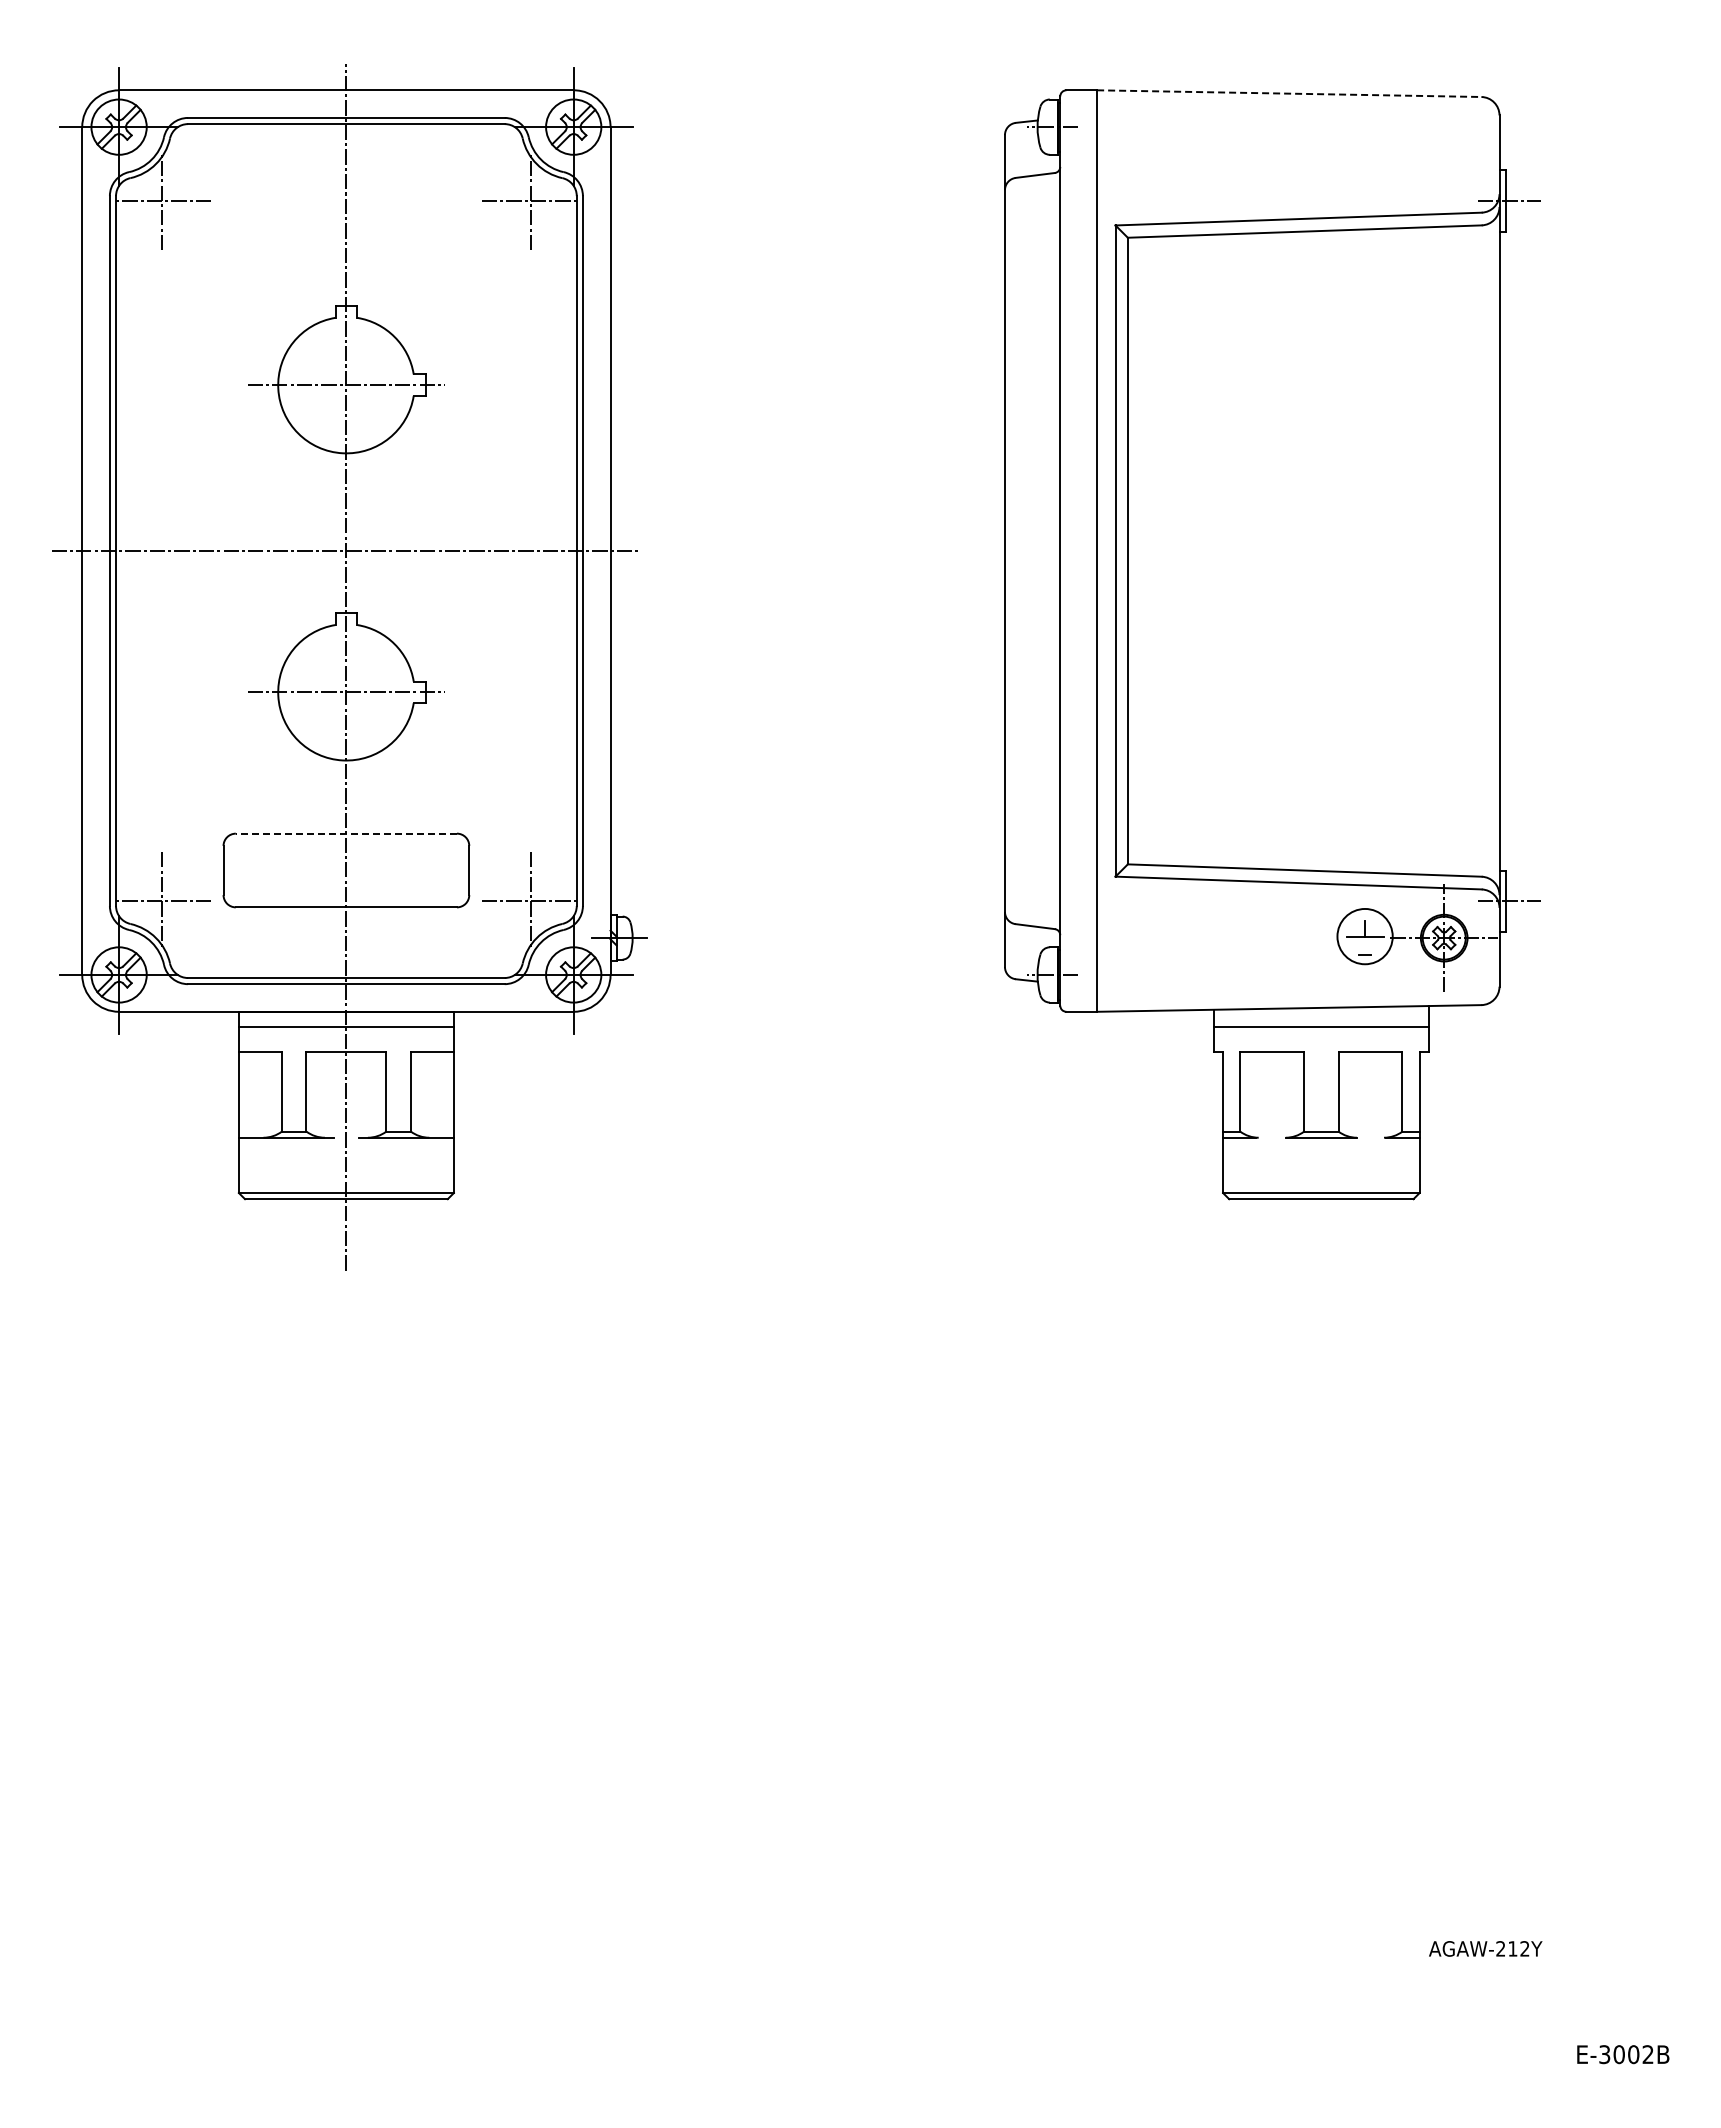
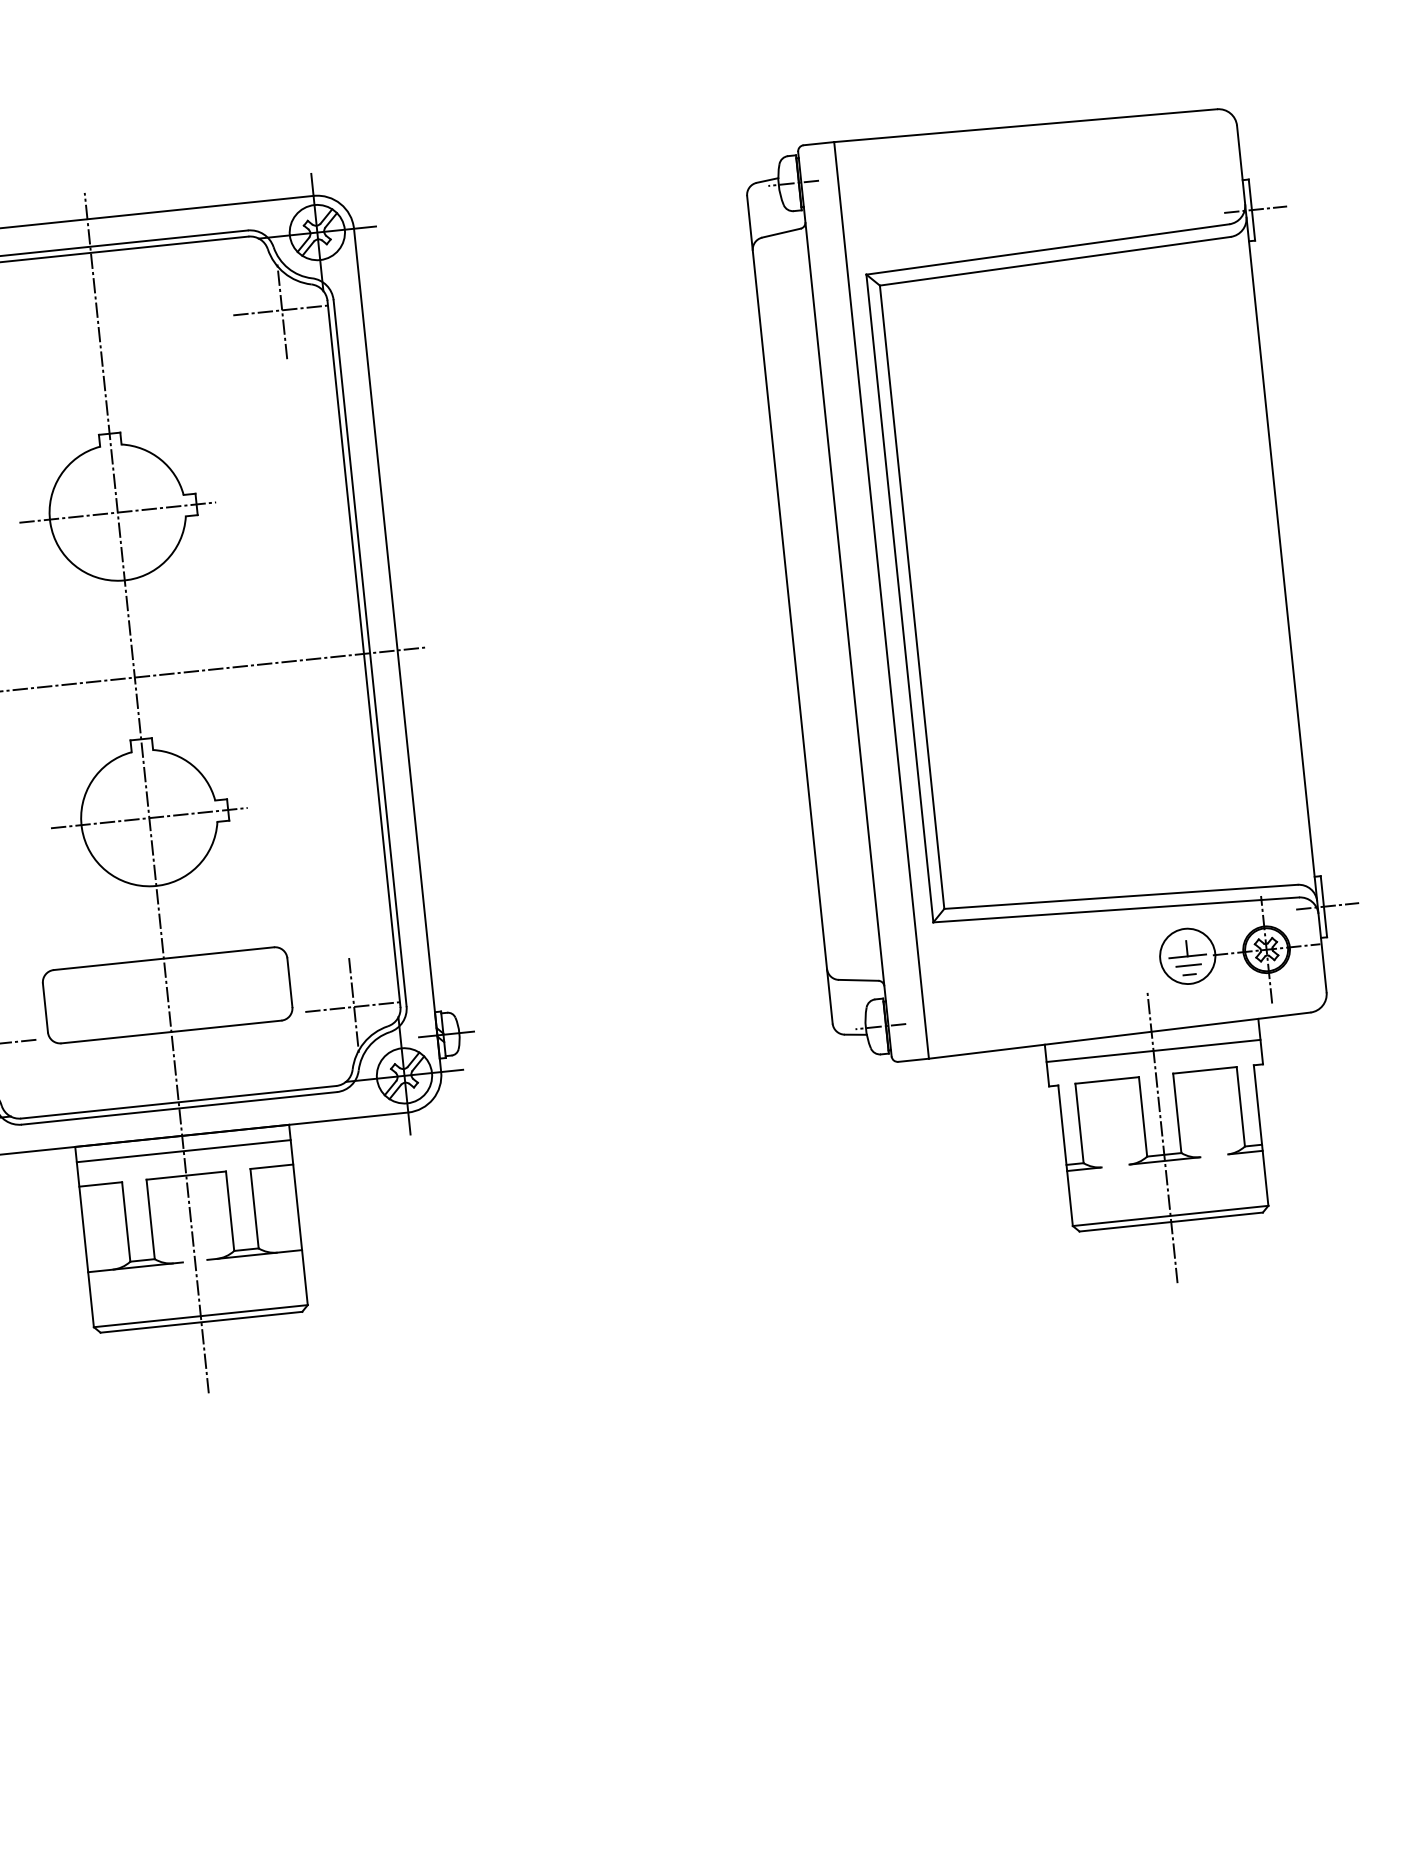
line: (1289, 93) -> (1025, 125), dashed -> solid
line: (346, 833) -> (163, 958), dashed -> solid
line: (1364, 945) -> (1188, 965), added
line: (1321, 1112) -> (1162, 1135), added

